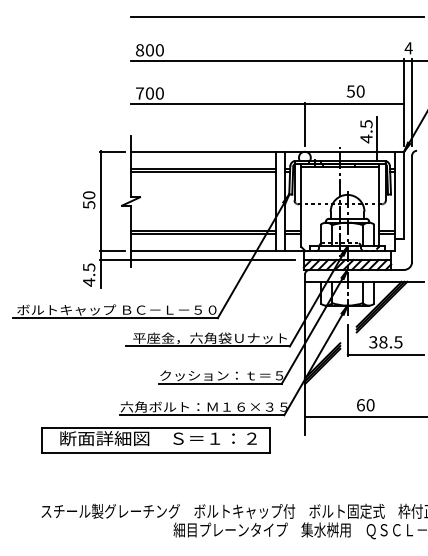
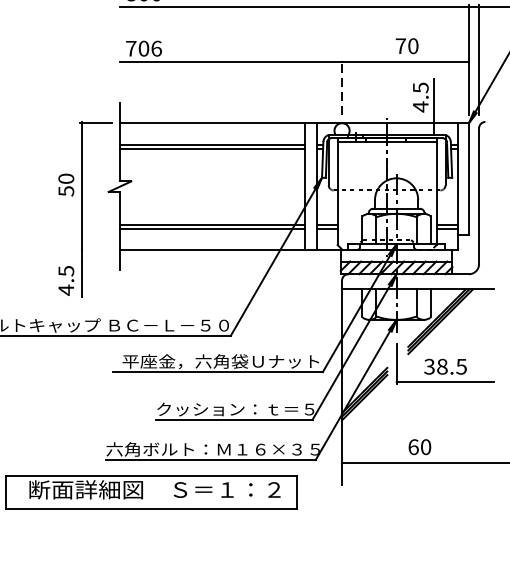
text: (350, 91) -> (400, 46), 50 -> 70
text: (159, 93) -> (156, 48), 700 -> 706
line: (304, 124) -> (341, 88), solid -> dashed
line: (112, 251) -> (96, 250), removed
line: (197, 260) -> (204, 262), removed

